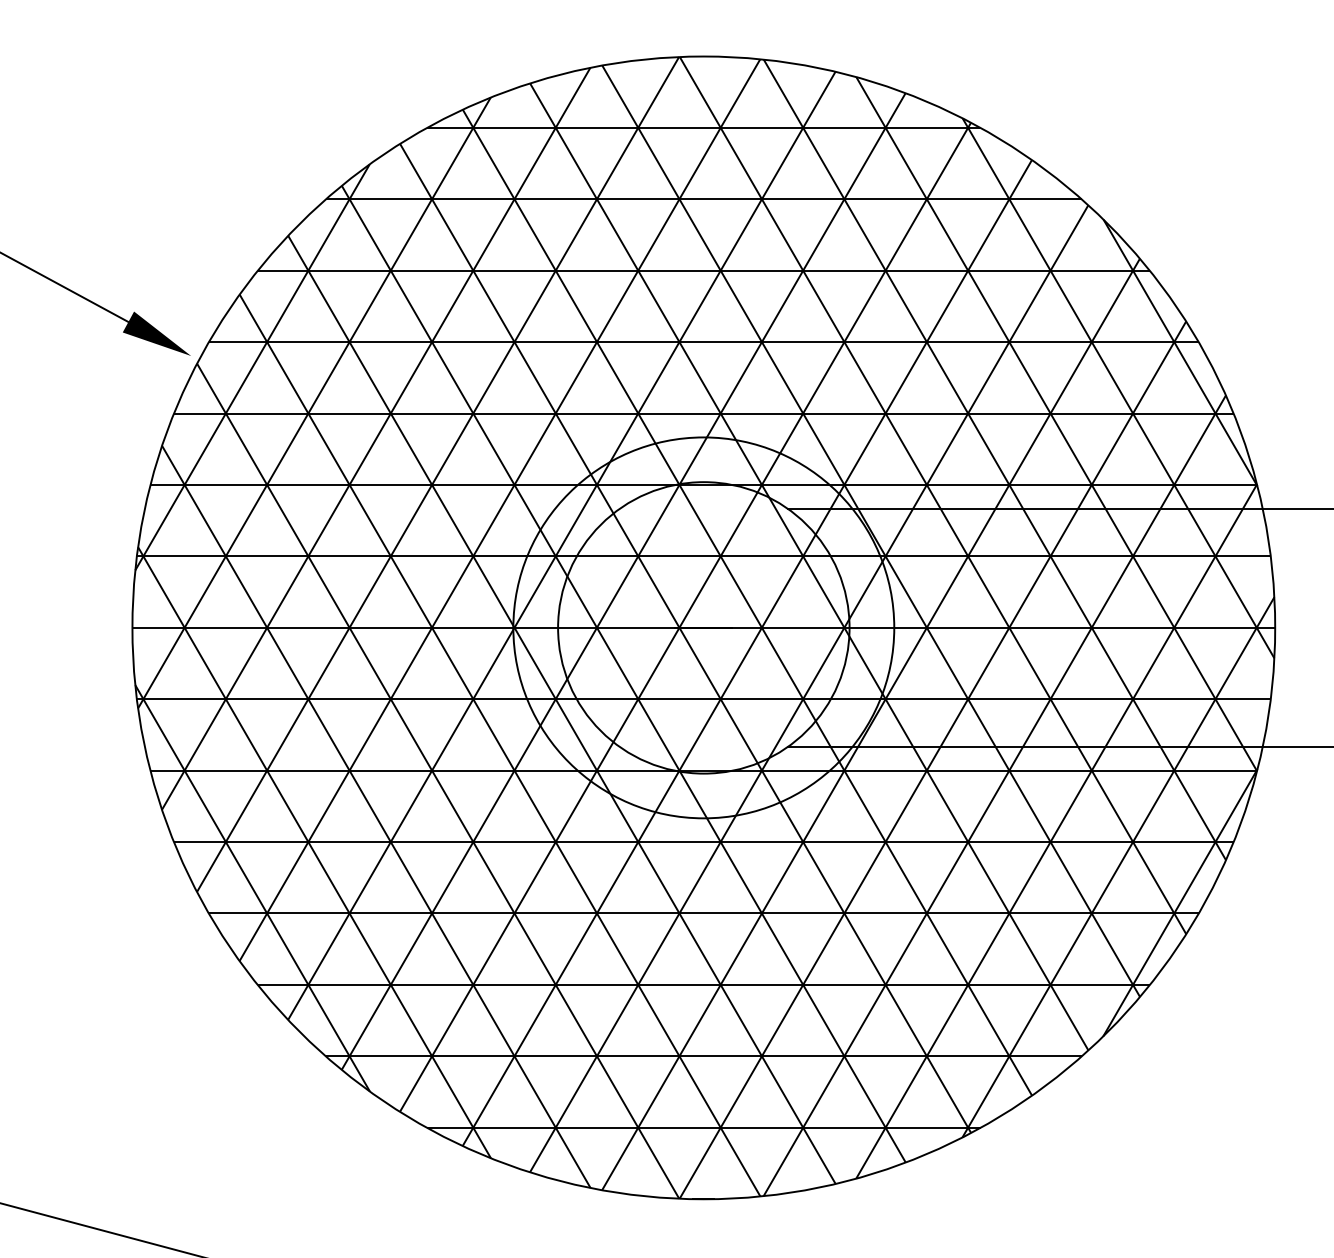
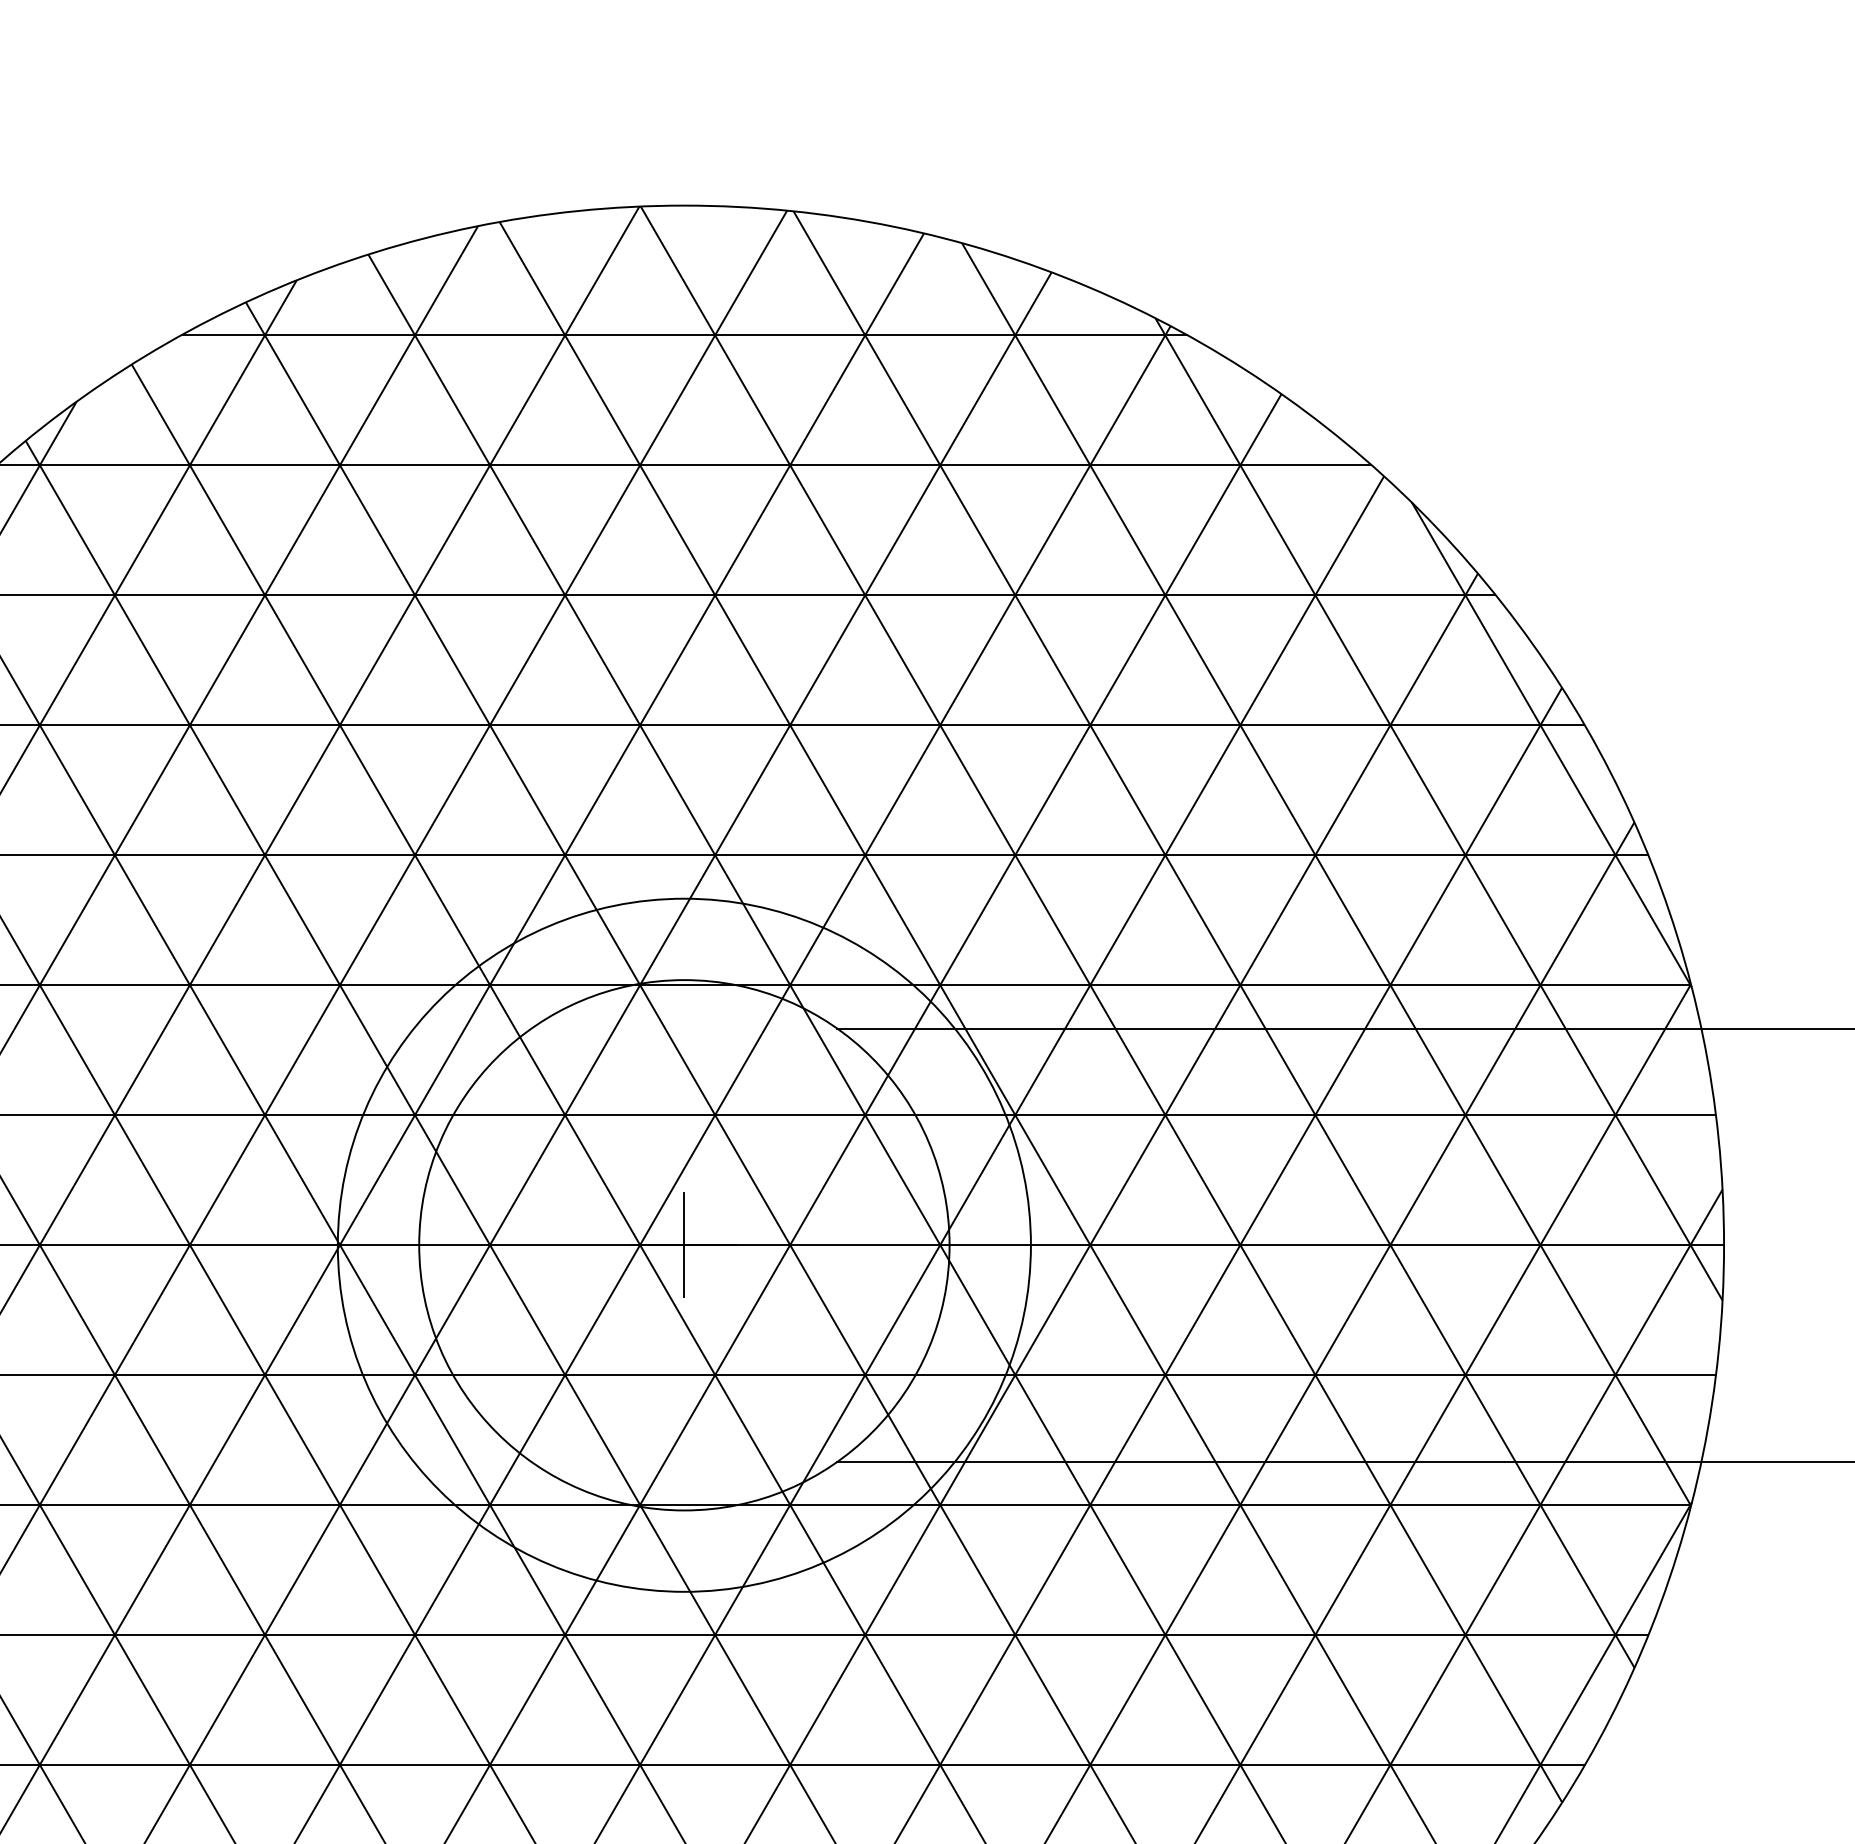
line: (703, 627) -> (683, 1244), added

